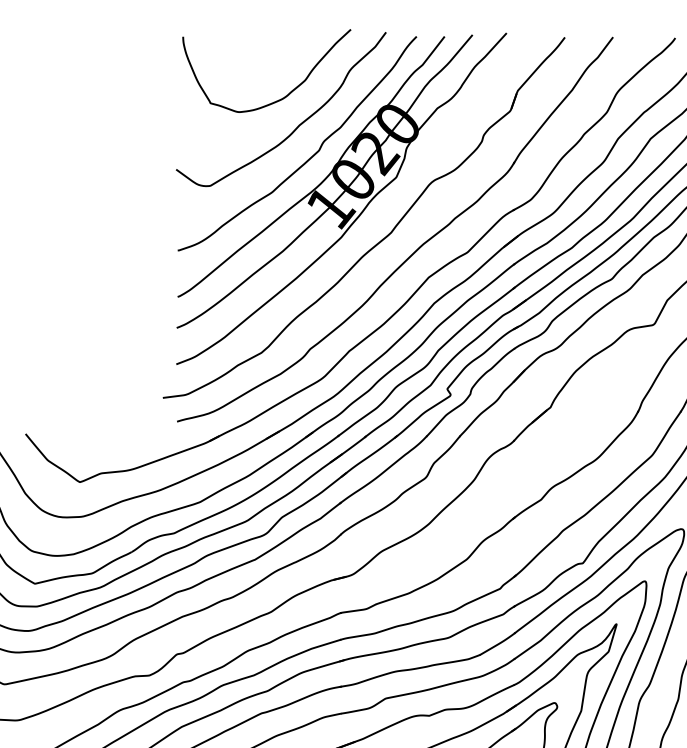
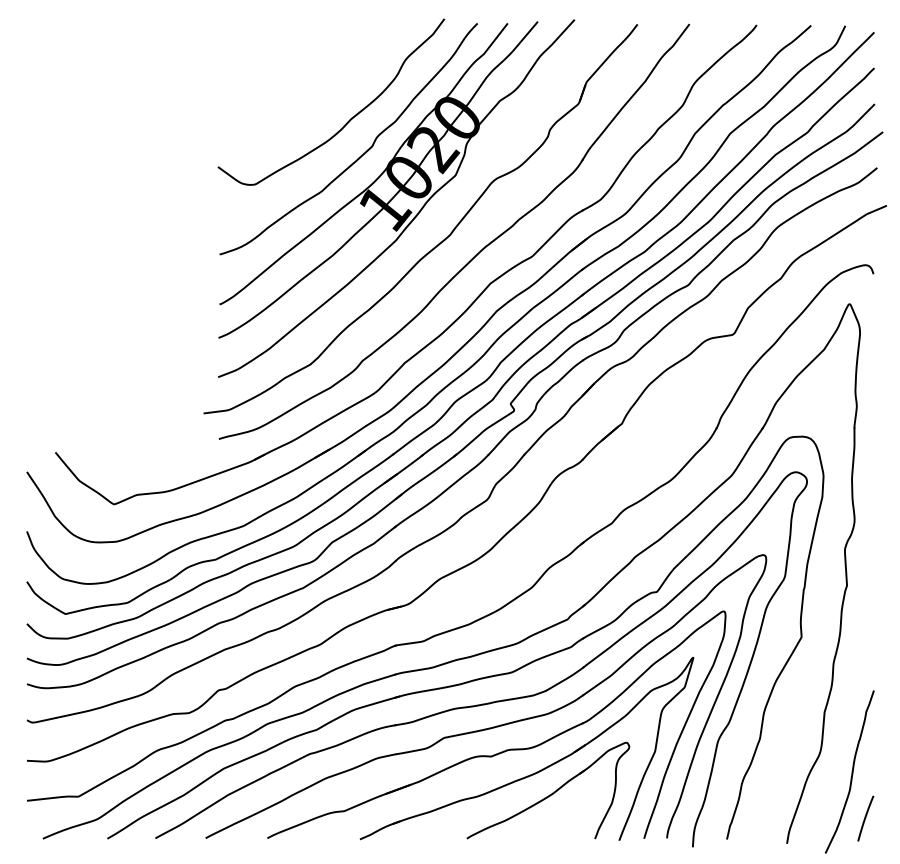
curve: (280, 98) -> (330, 90), removed

